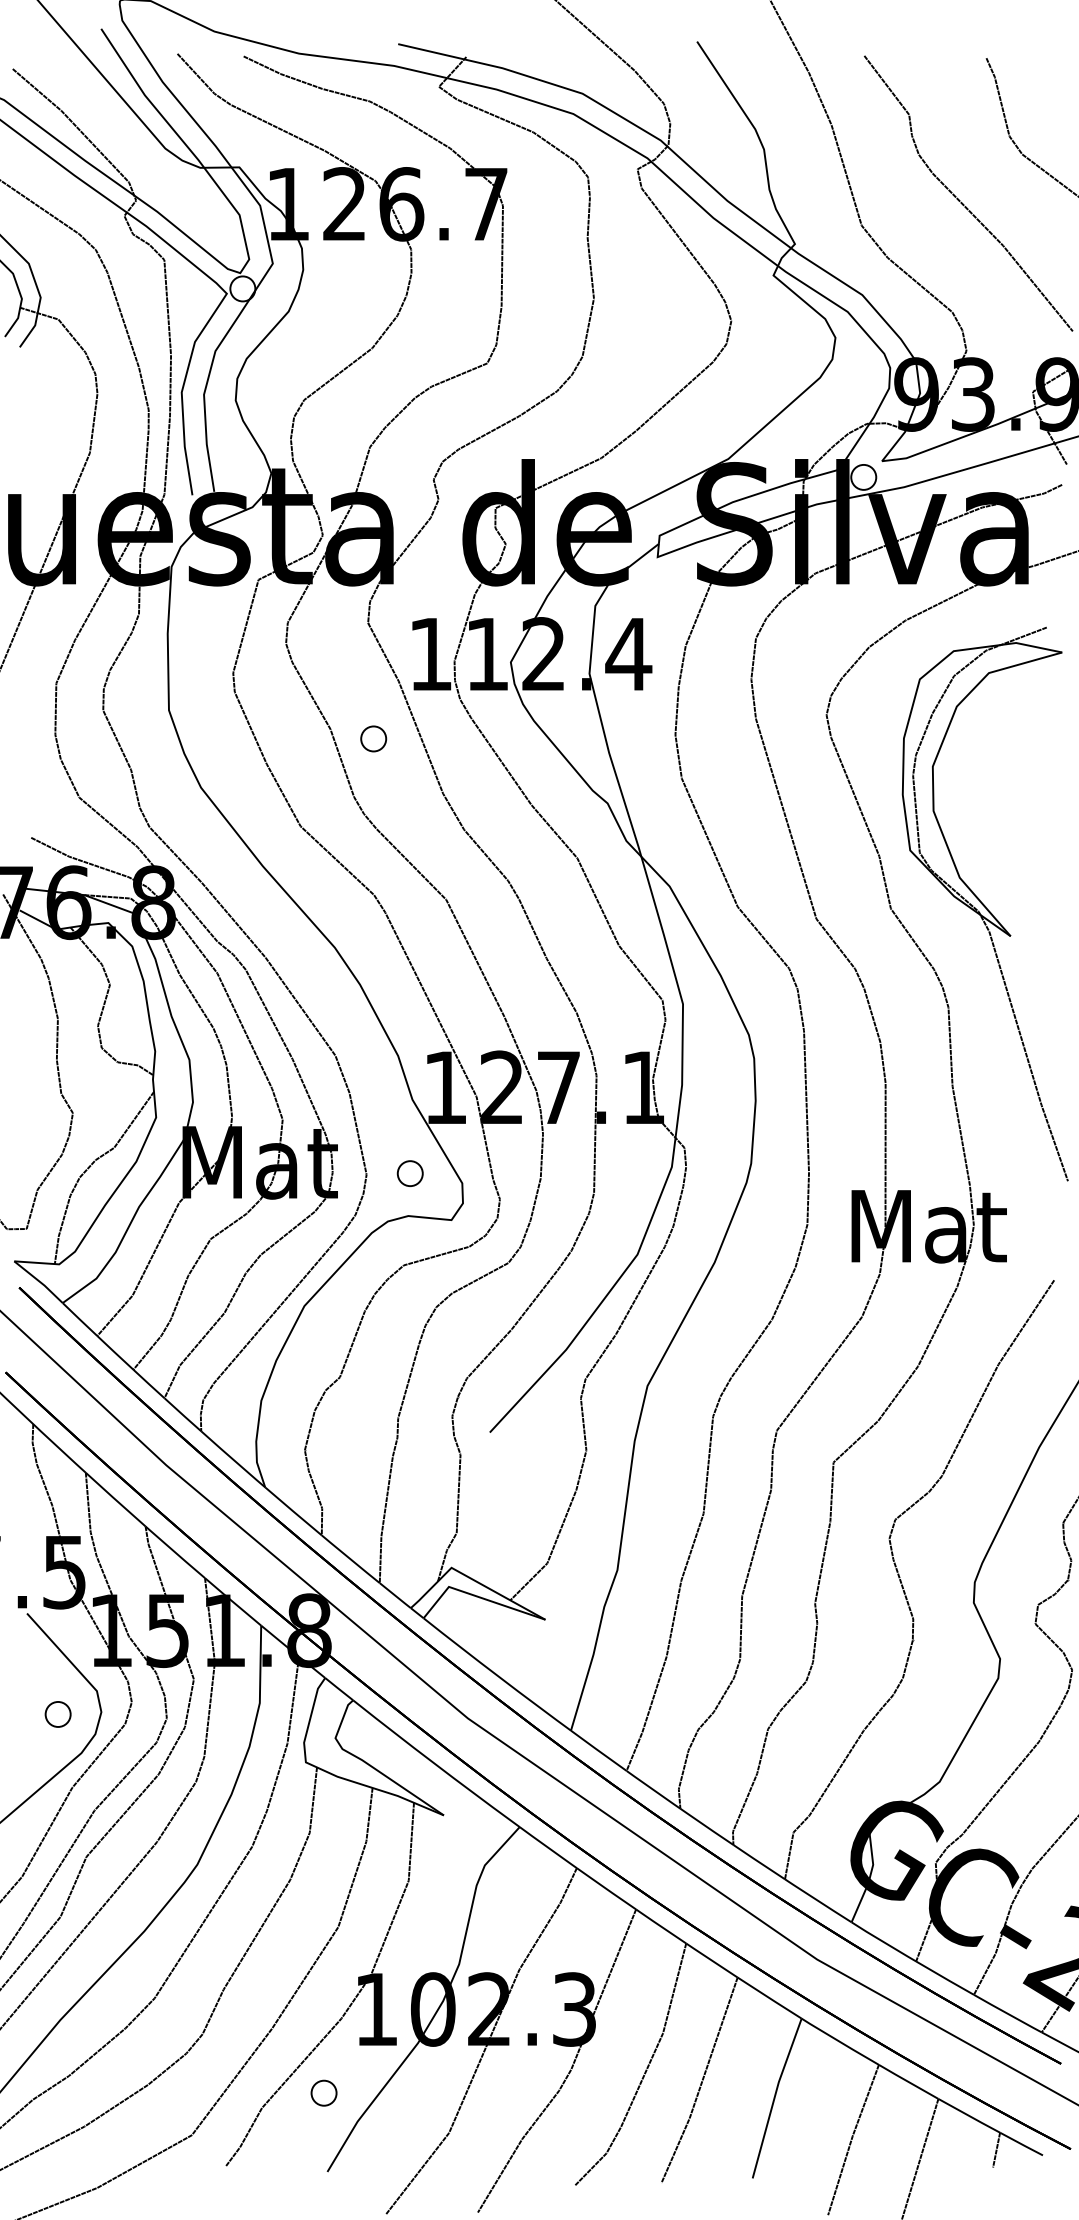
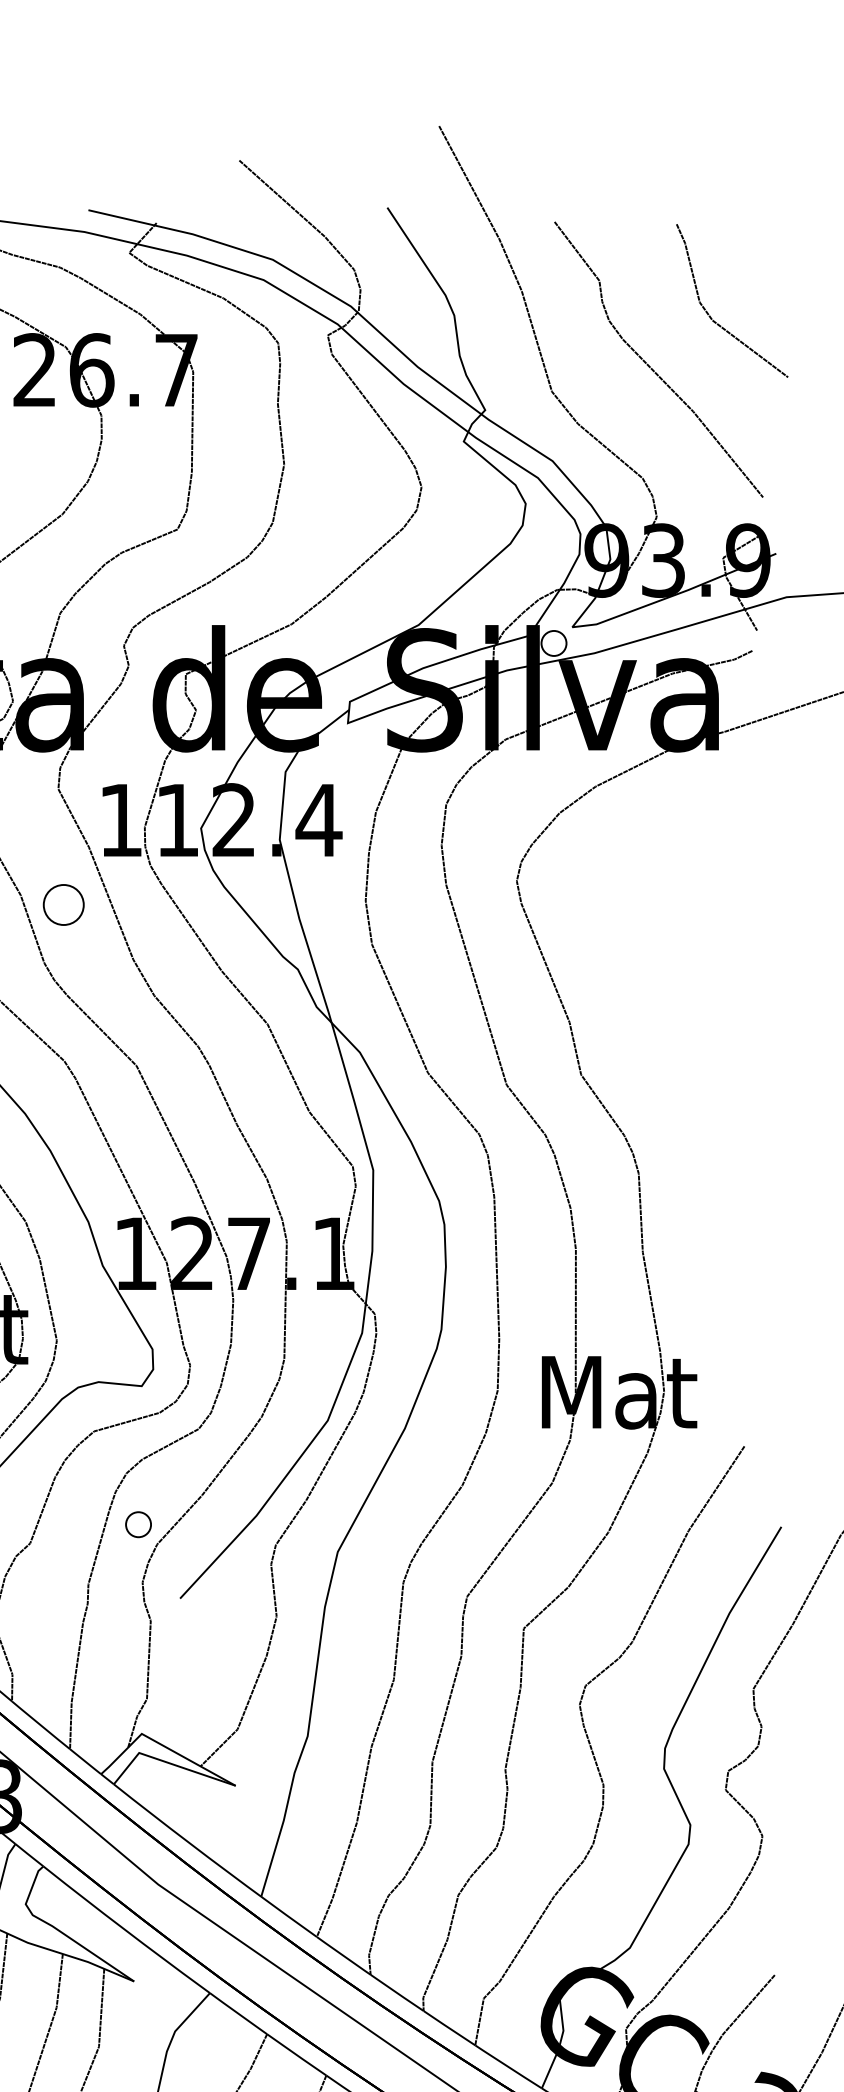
part: (373, 738) -> (63, 904), size x1.6
part: (984, 903) -> (674, 1069), removed
part: (409, 1173) -> (137, 1524), moved

